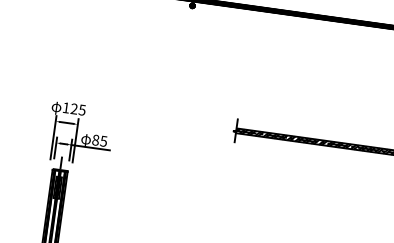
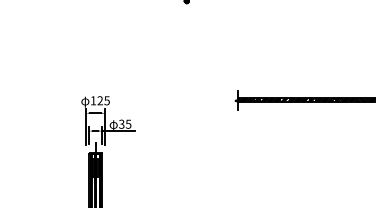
text: (95, 140) -> (121, 124), 85 -> 35

